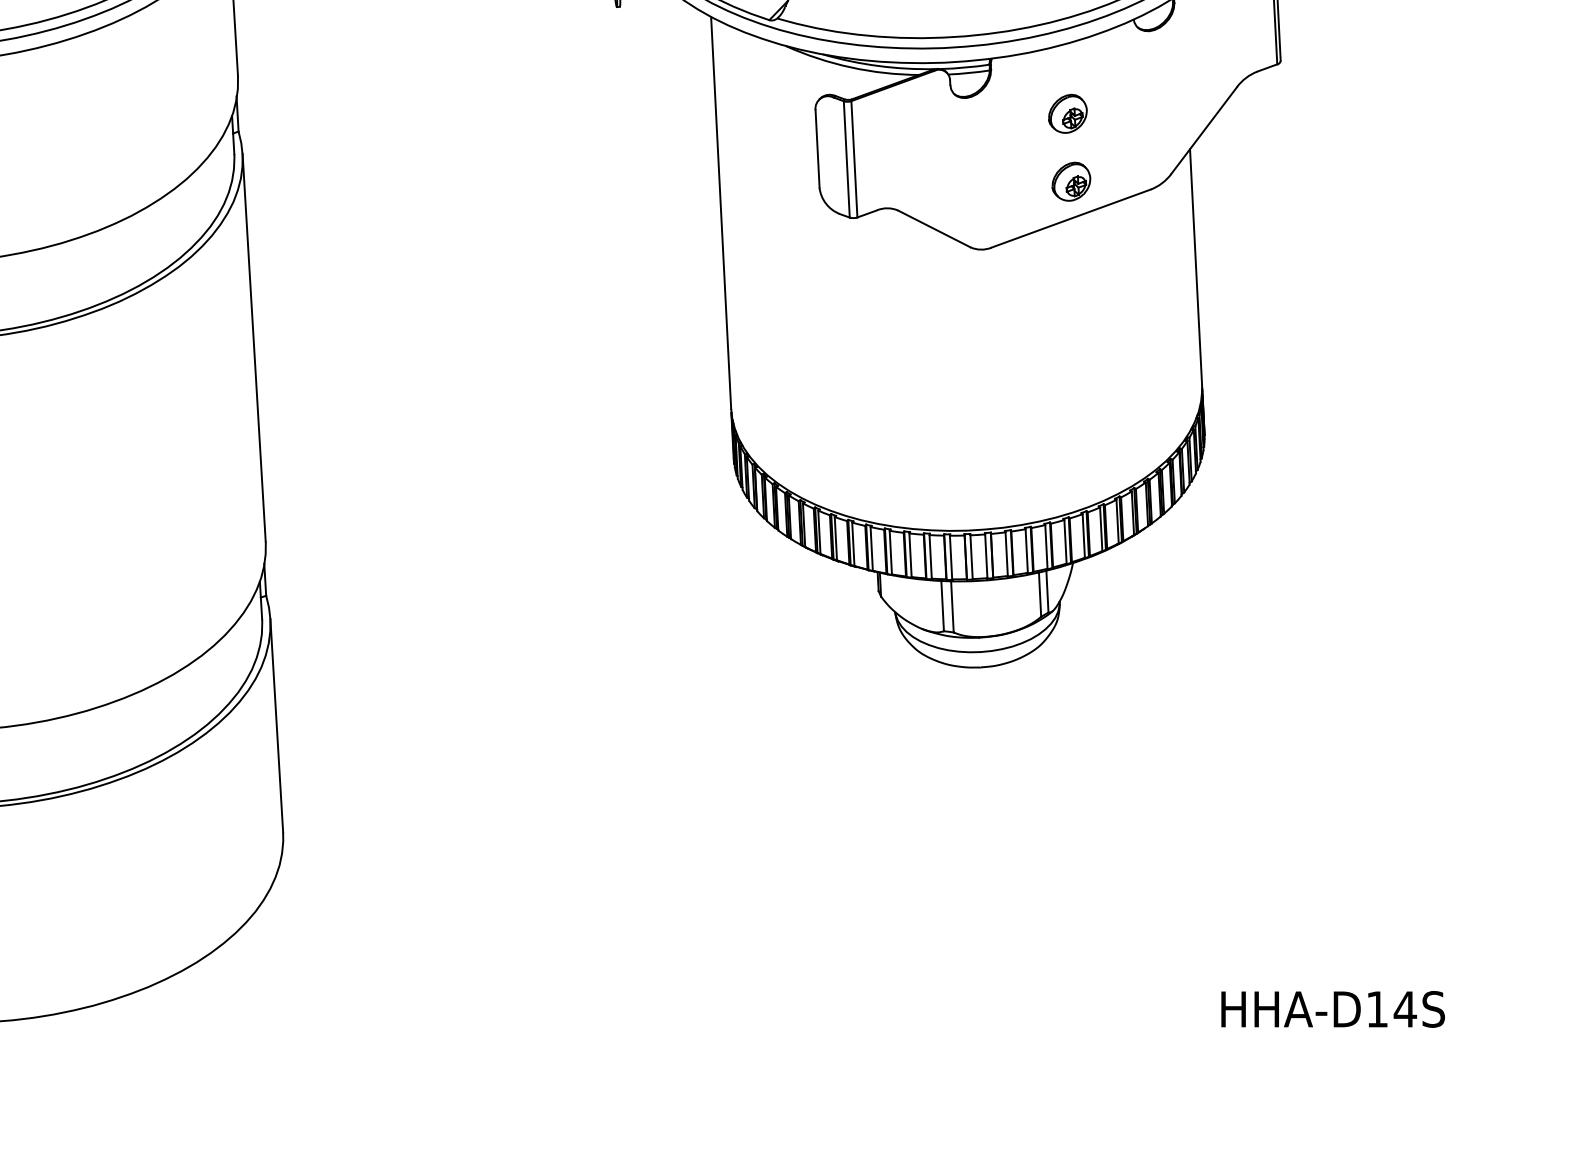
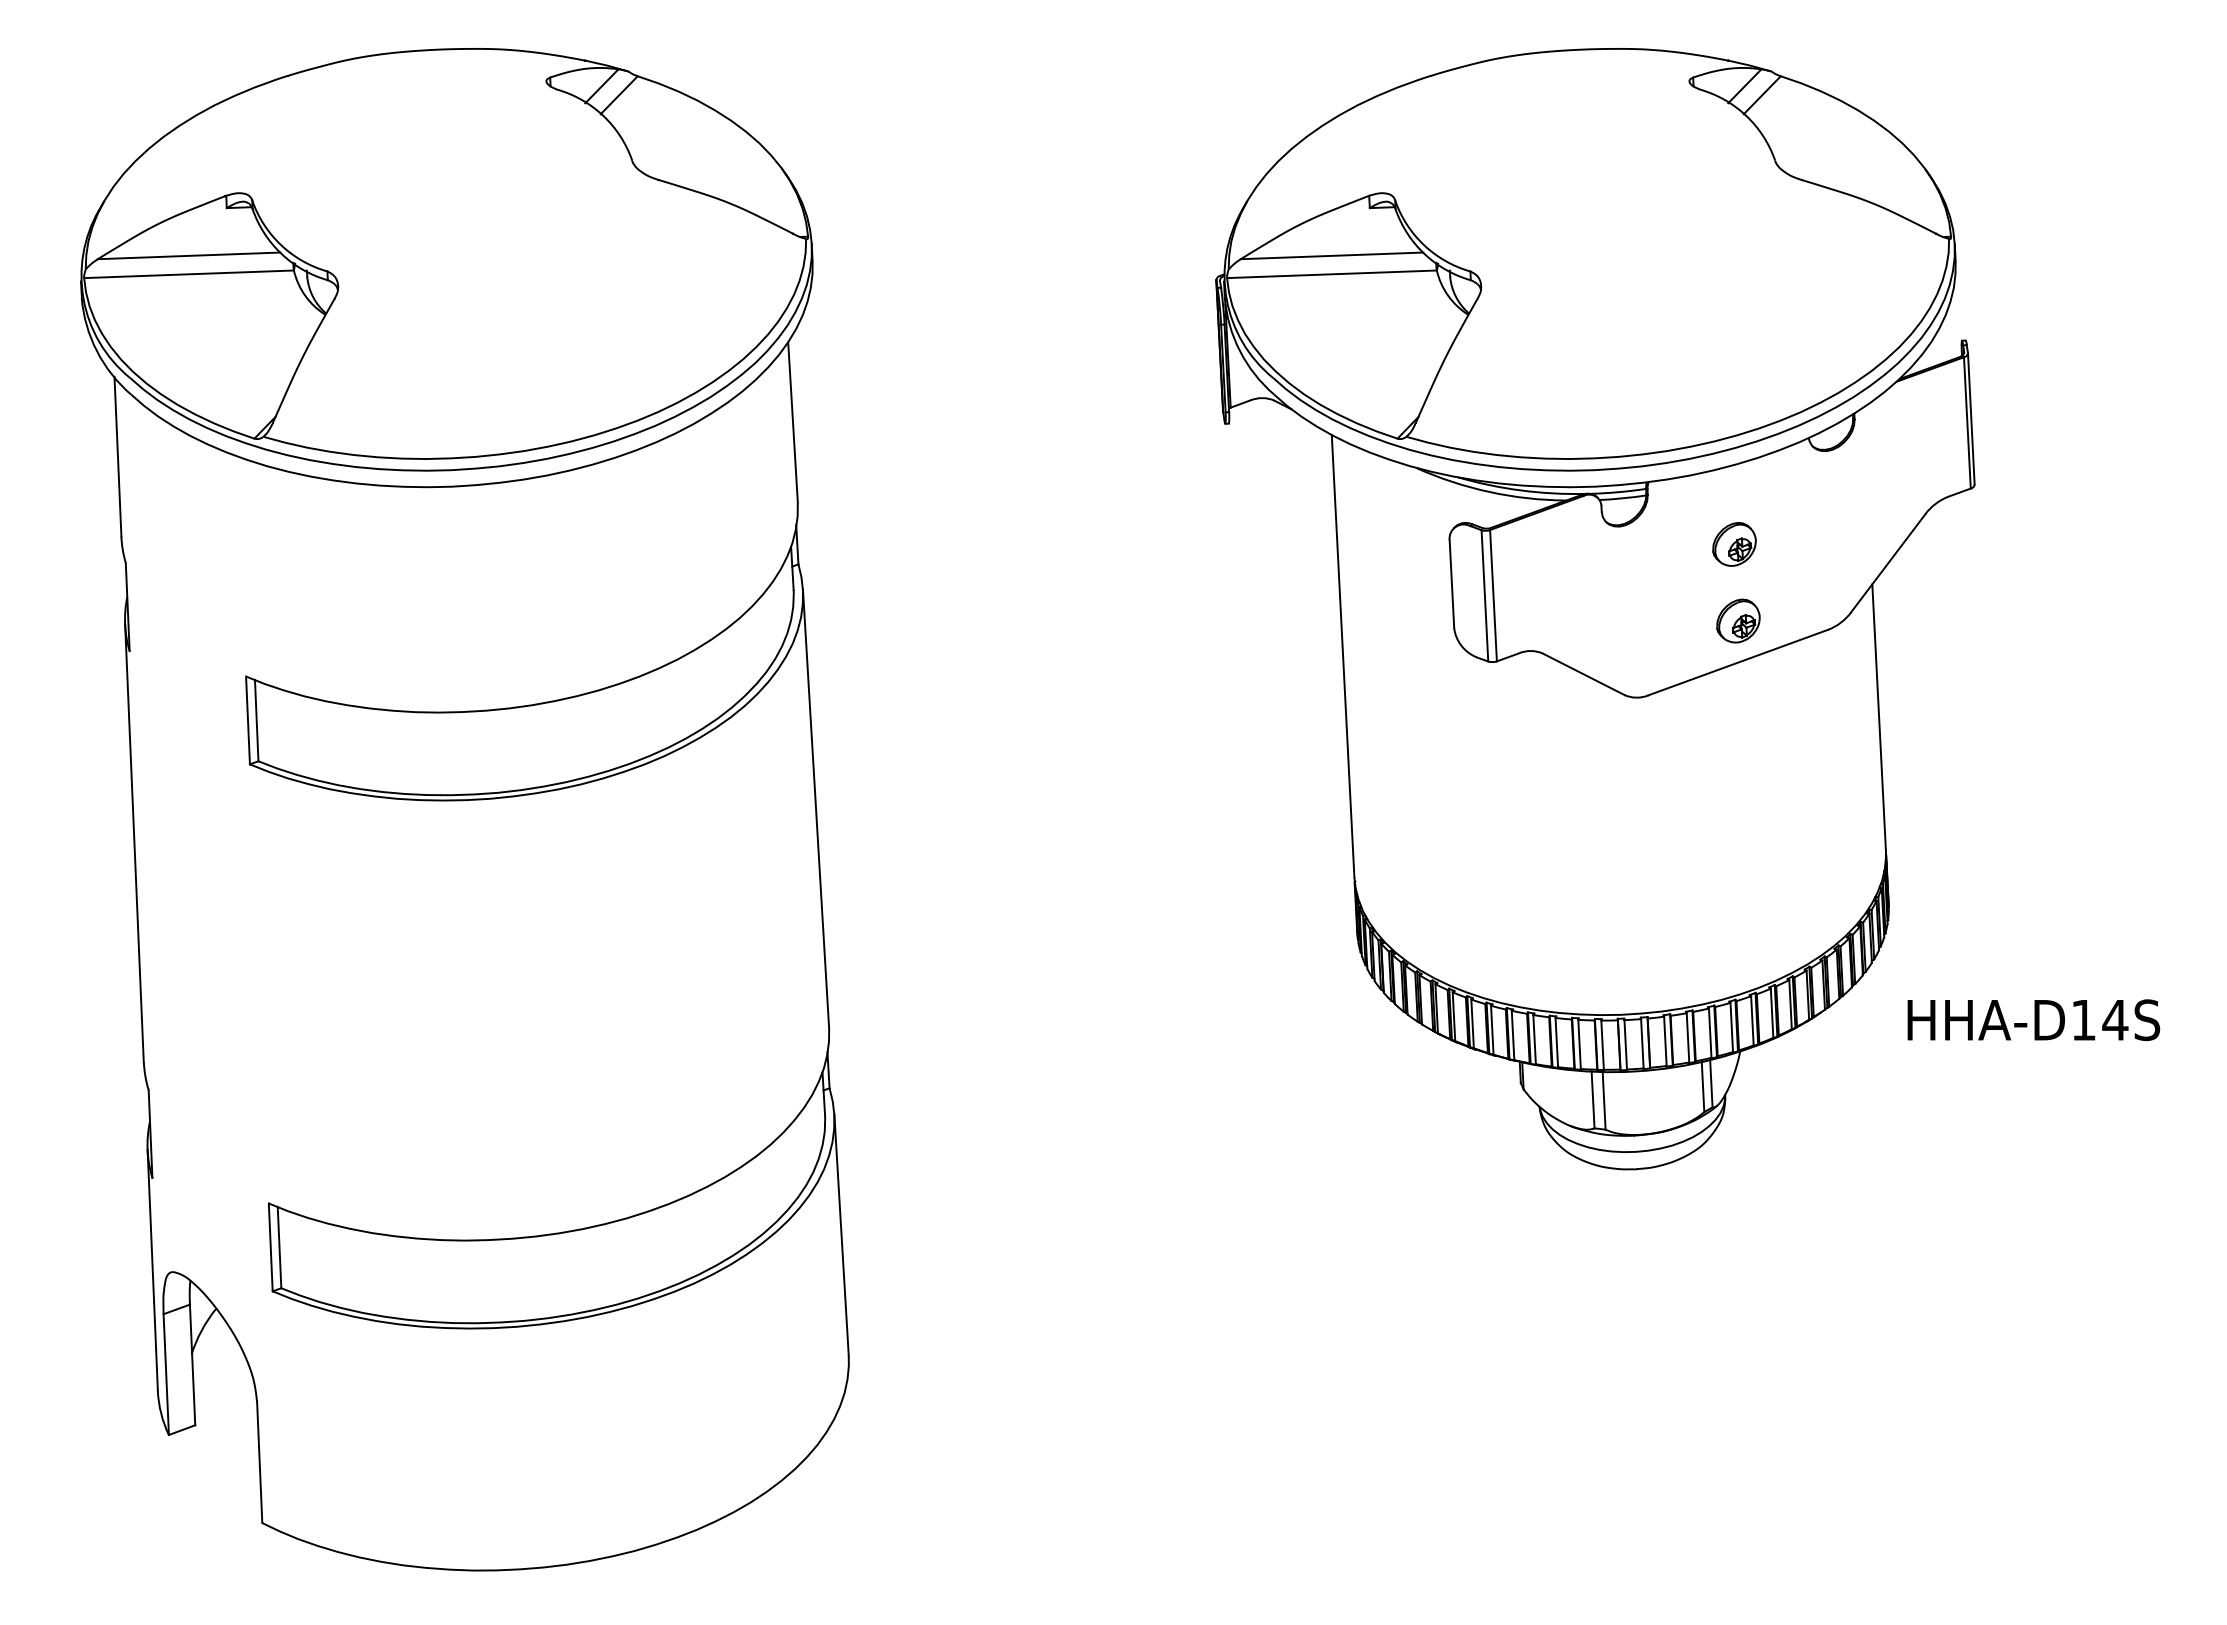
text: (1332, 1009) -> (2033, 1020), moved

